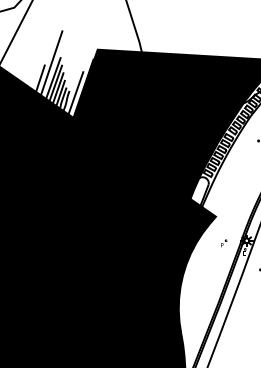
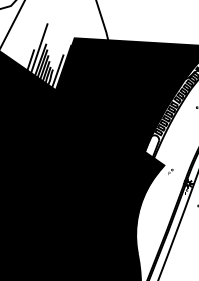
part: (224, 243) -> (171, 172), moved

